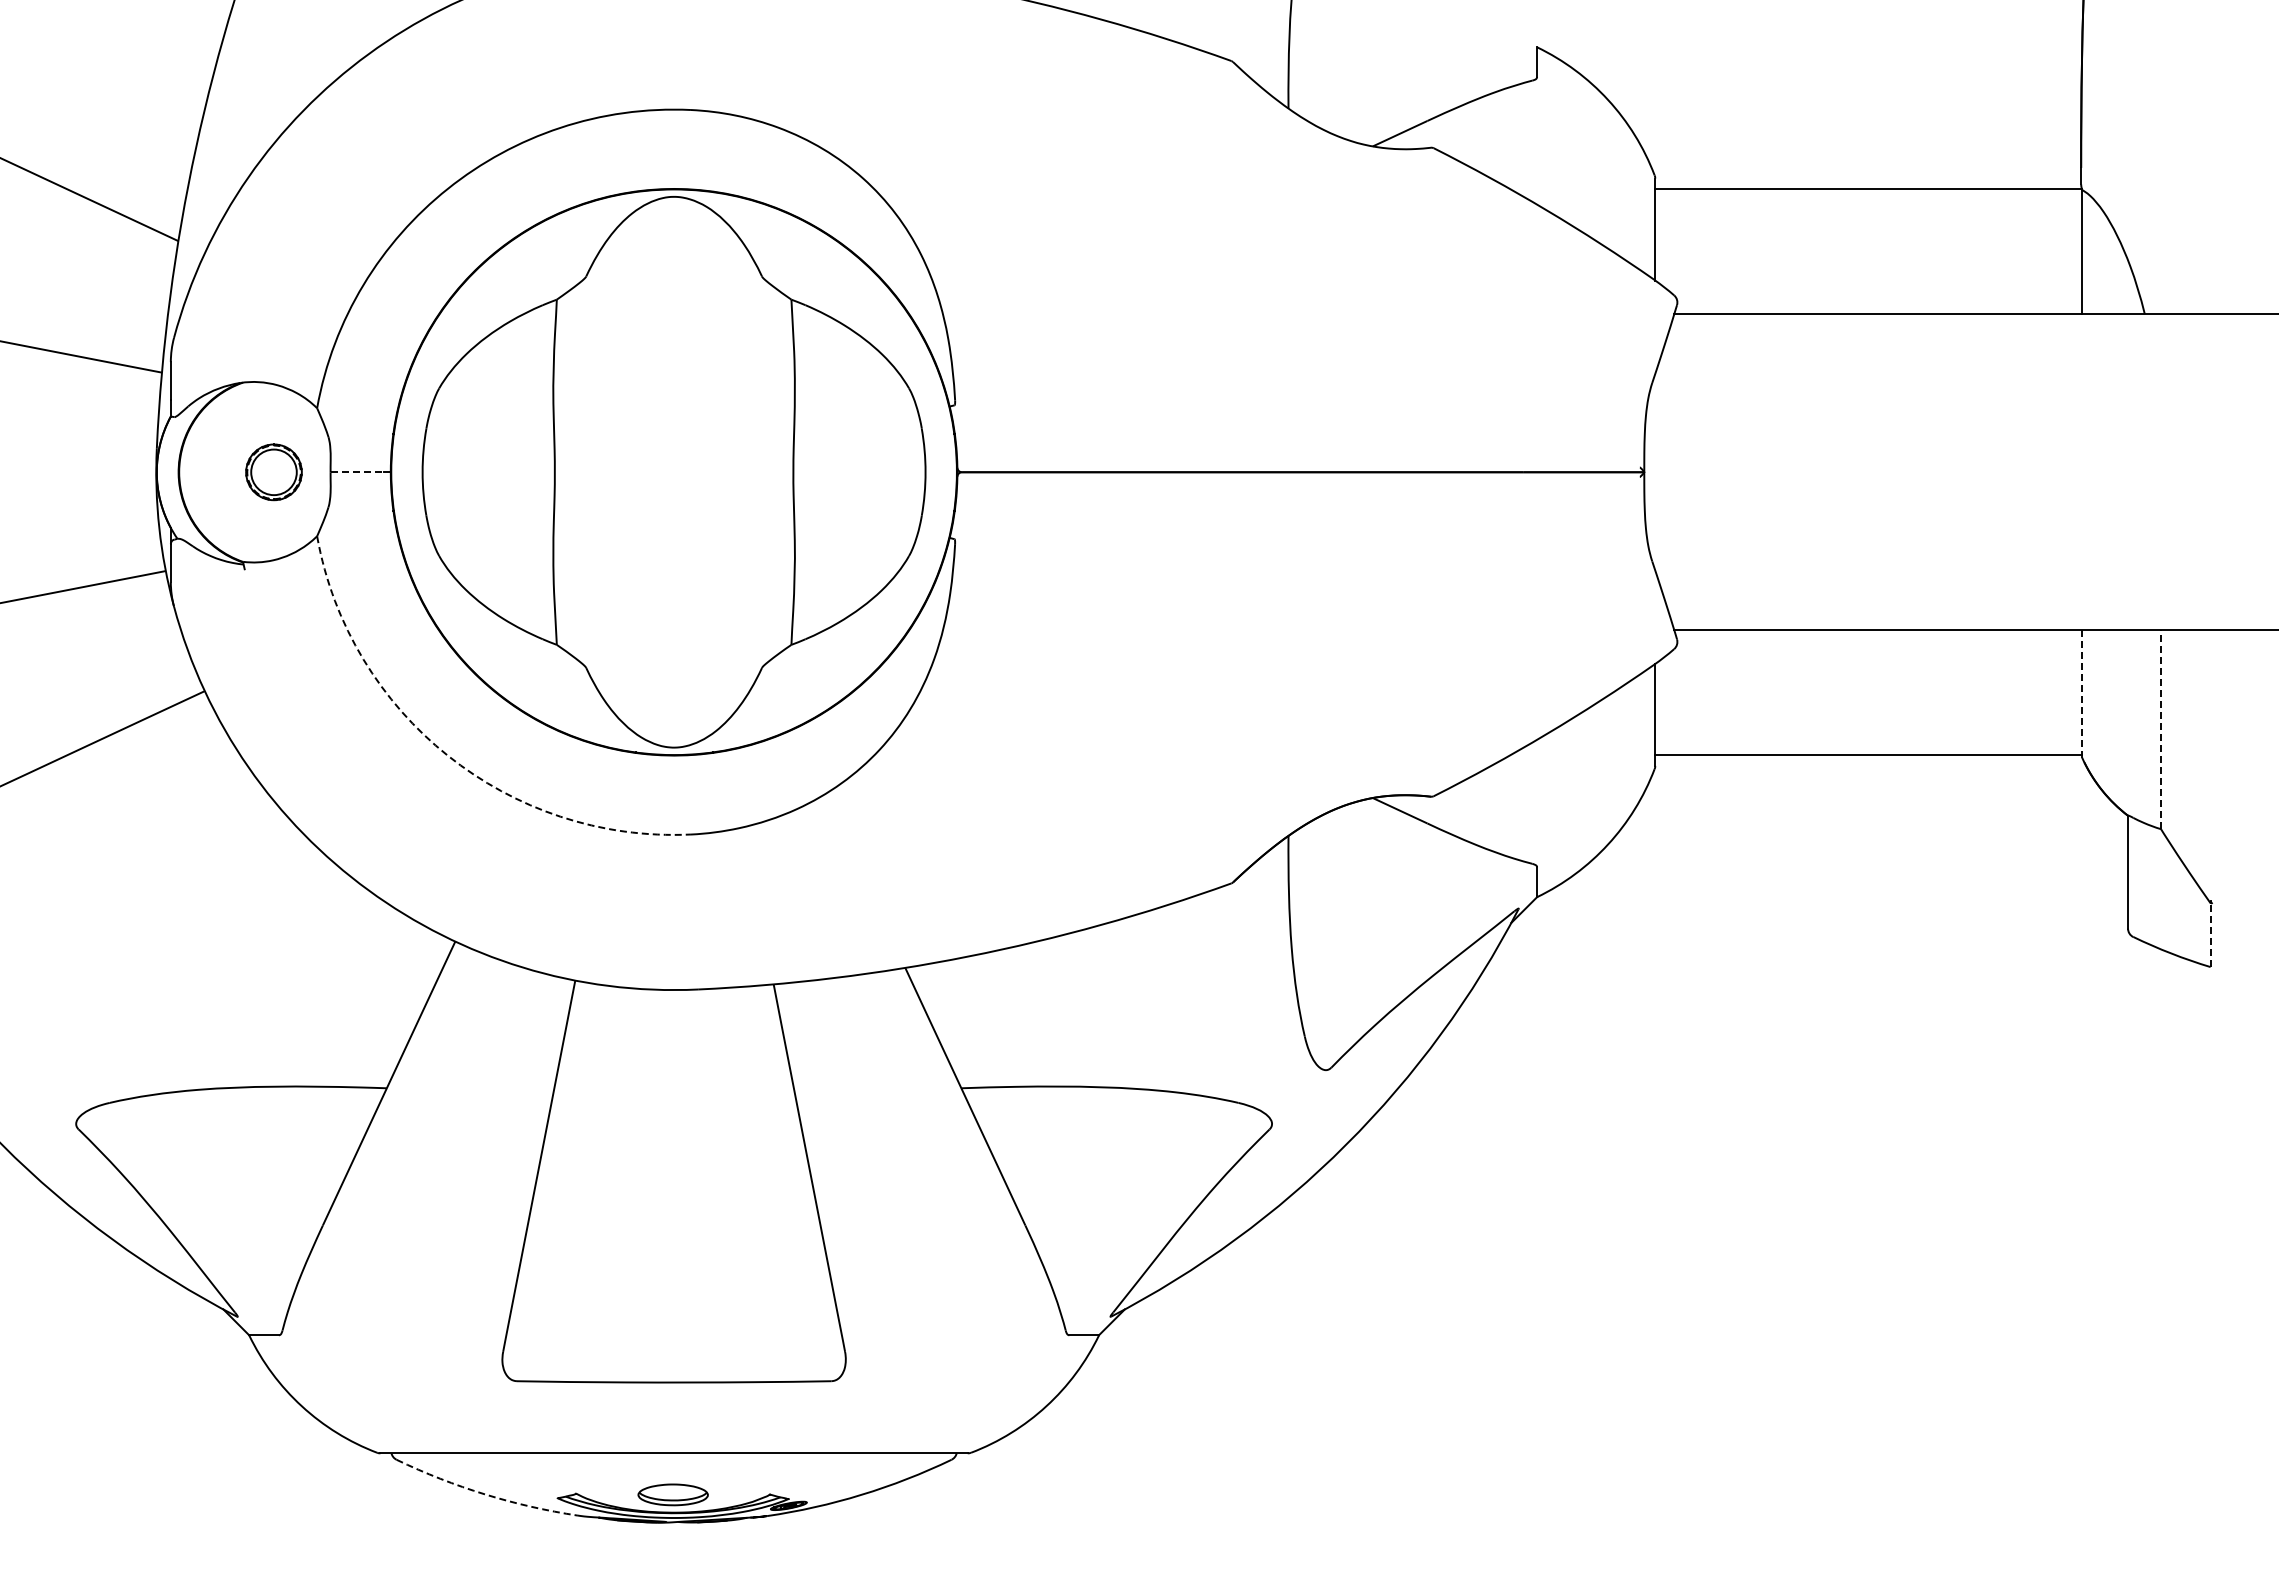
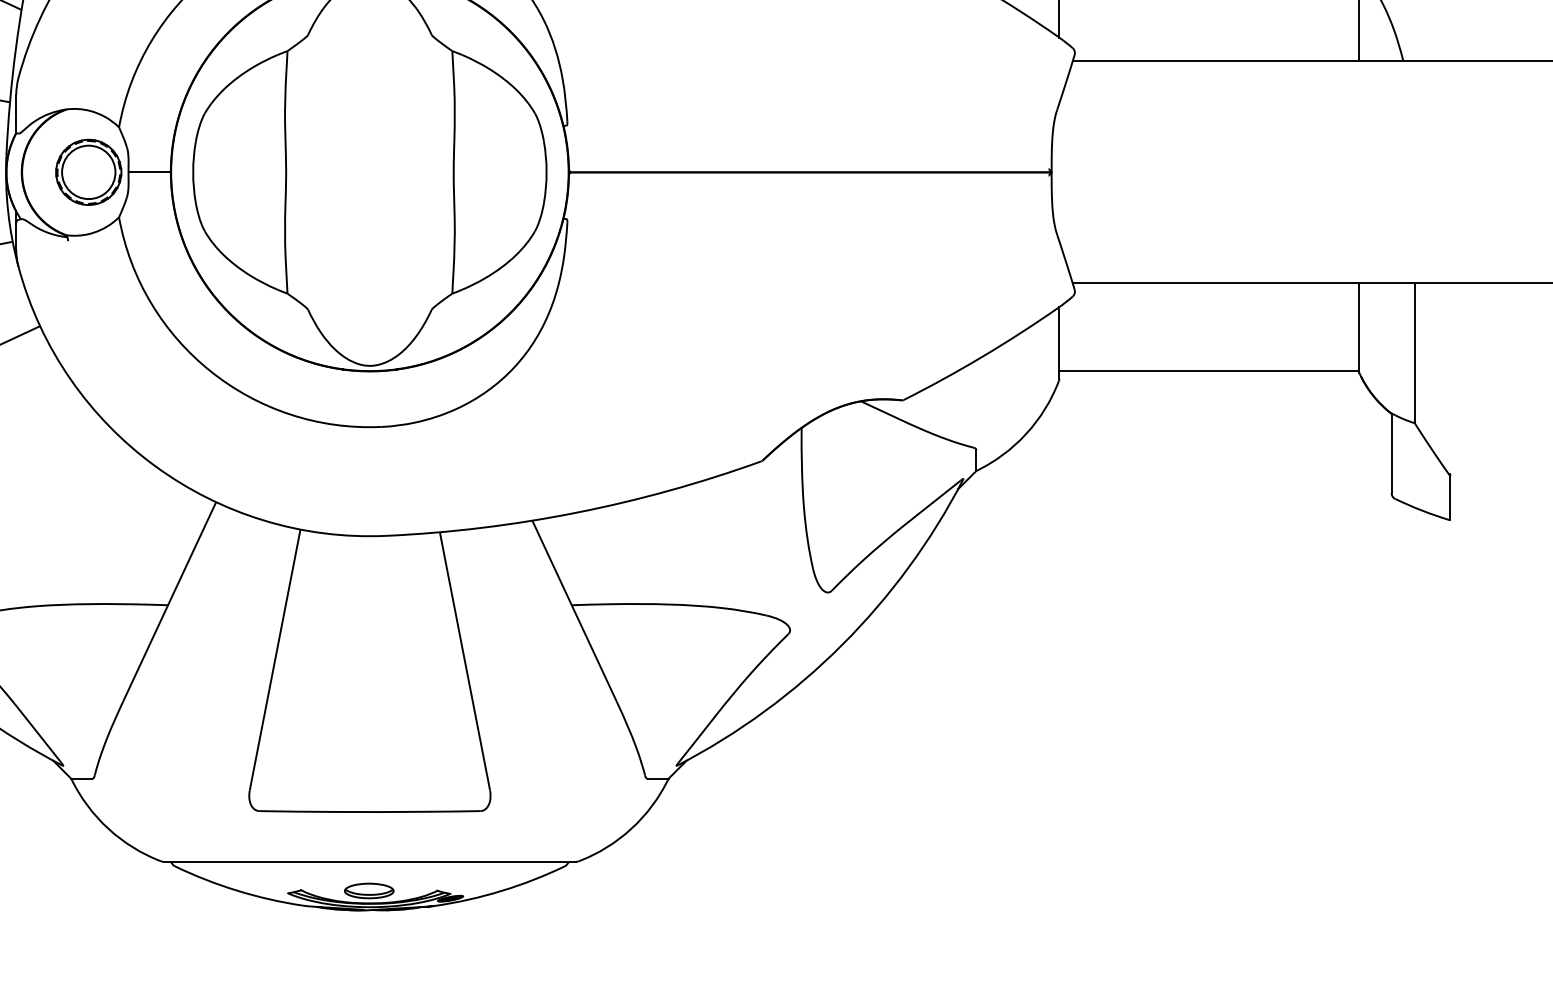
part: (273, 472) -> (88, 172), size x1.67
line: (357, 472) -> (147, 172), dashed -> solid
line: (2082, 693) -> (1359, 327), dashed -> solid
line: (2161, 729) -> (1415, 353), dashed -> solid
arc: (447, 755) -> (210, 371), dashed -> solid
line: (2210, 935) -> (1449, 497), dashed -> solid
arc: (485, 1494) -> (237, 890), dashed -> solid

